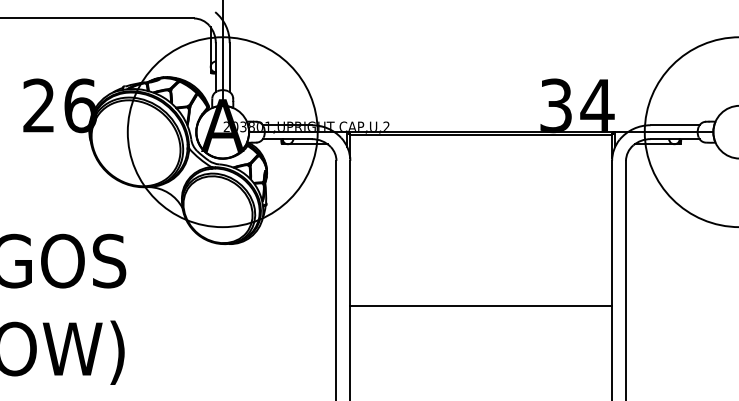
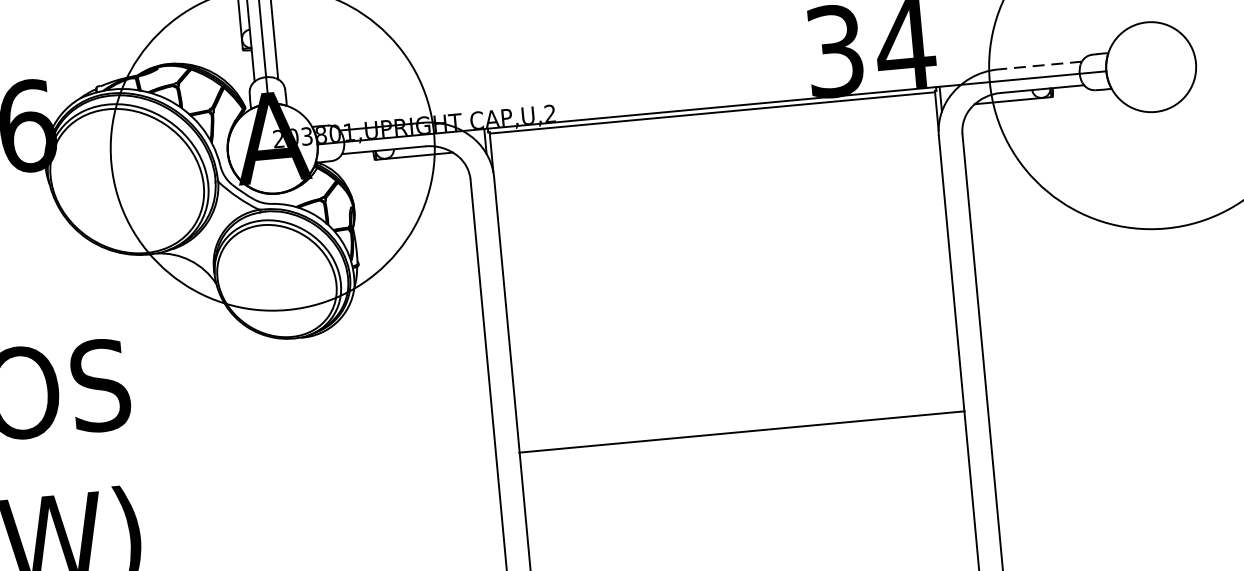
line: (674, 125) -> (1039, 66), solid -> dashed
line: (481, 305) -> (742, 431), moved

